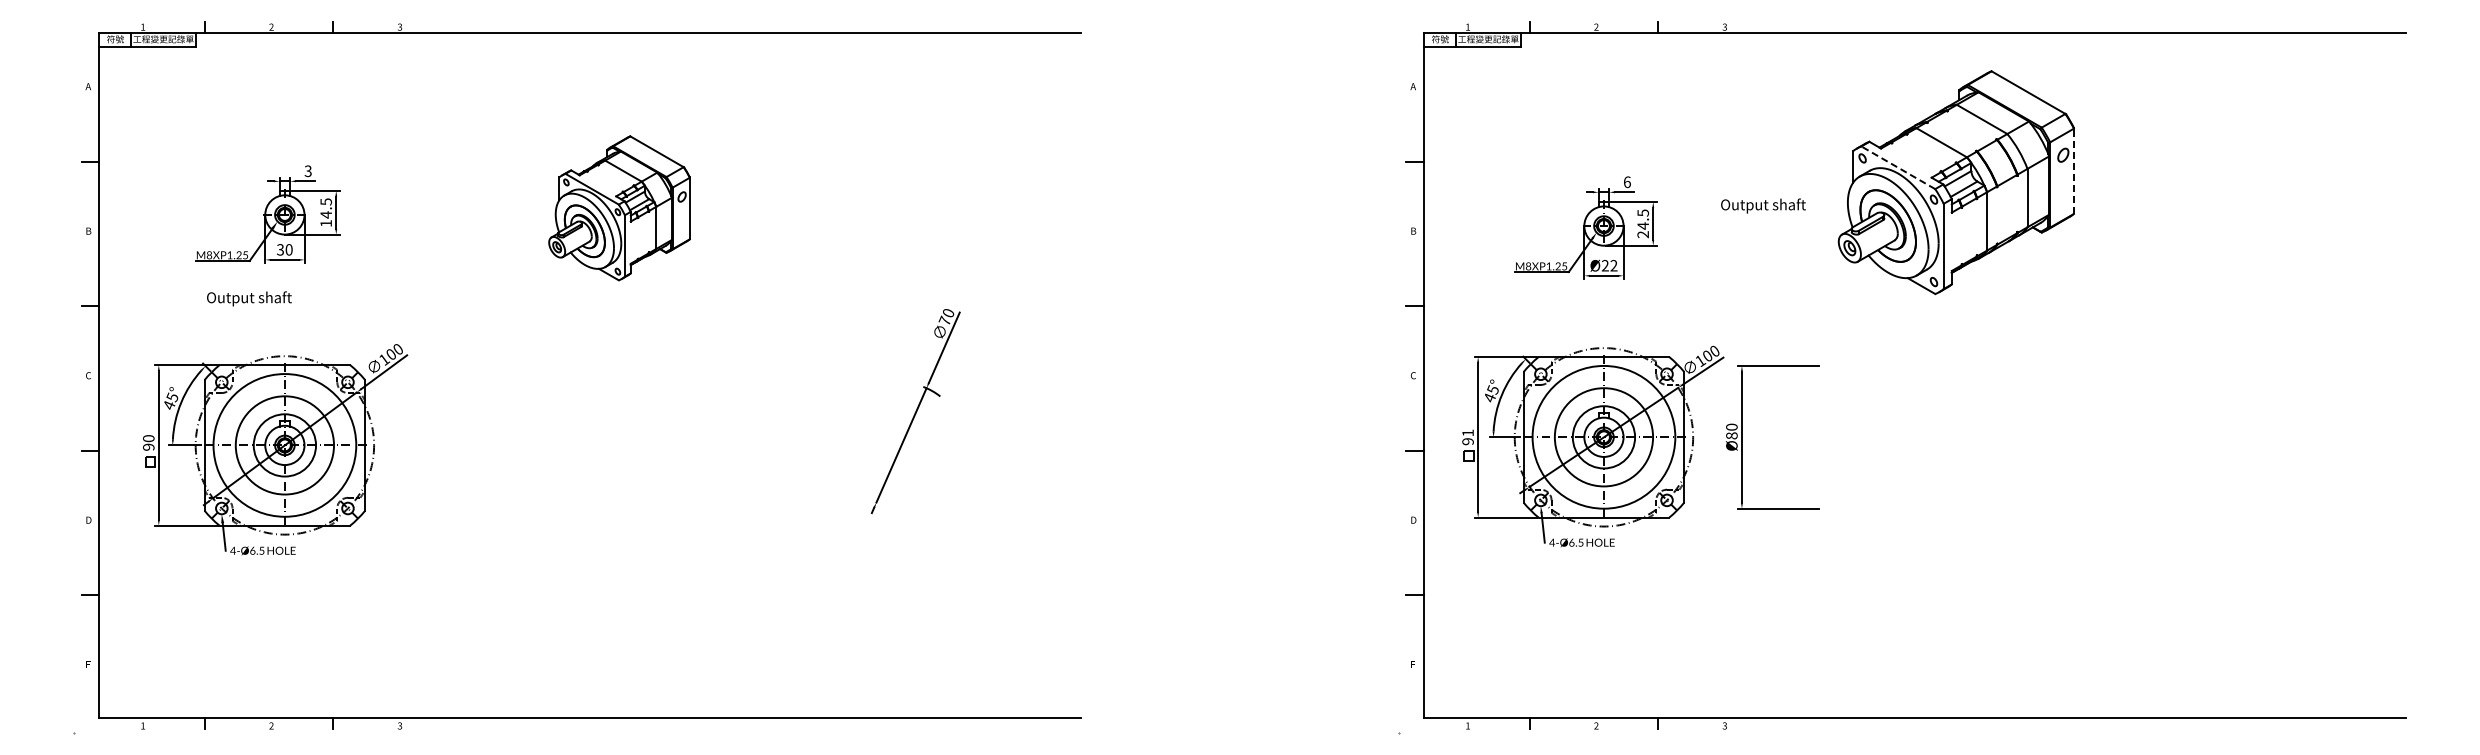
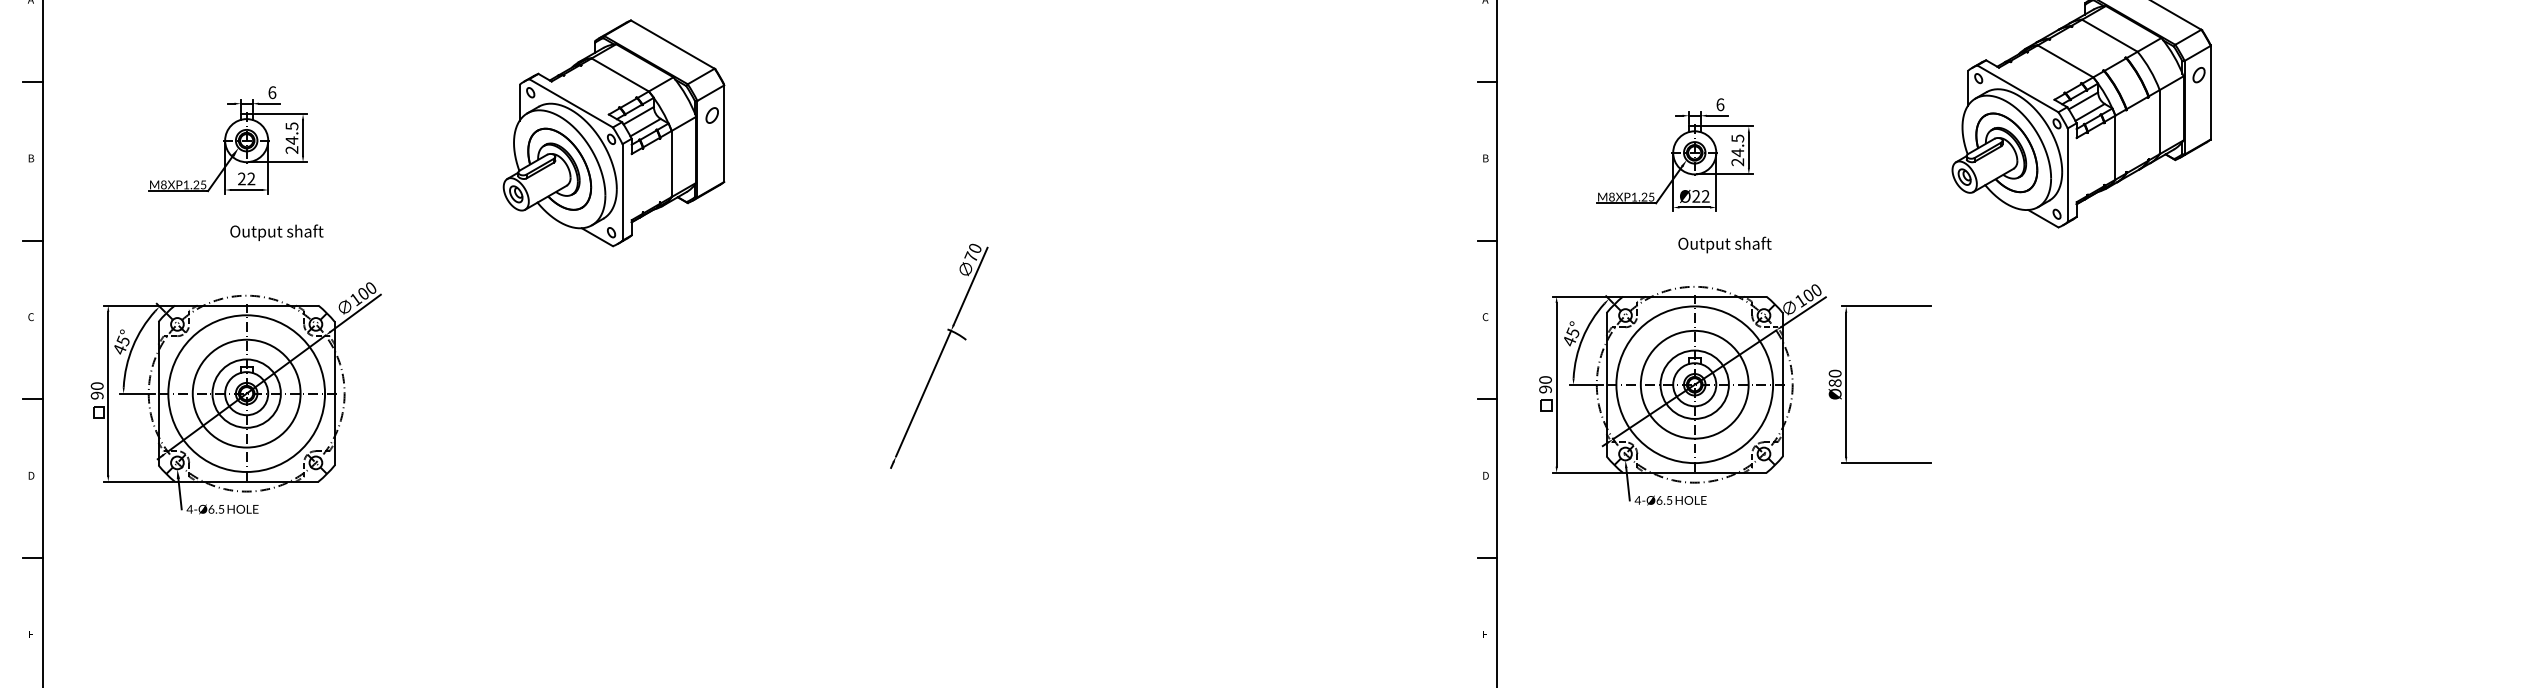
line: (1898, 167) -> (2018, 88), dashed -> solid
text: (307, 171) -> (271, 92), 3 -> 6
line: (2073, 171) -> (2210, 92), dashed -> solid
text: (1763, 205) -> (1724, 244), moved
part: (619, 208) -> (614, 133), size x1.43
text: (325, 223) -> (291, 150), 14.5 -> 24.5
text: (284, 249) -> (246, 178), 30 -> 22
text: (249, 298) -> (276, 232), moved
text: (1467, 432) -> (1544, 379), 91 -> 90

